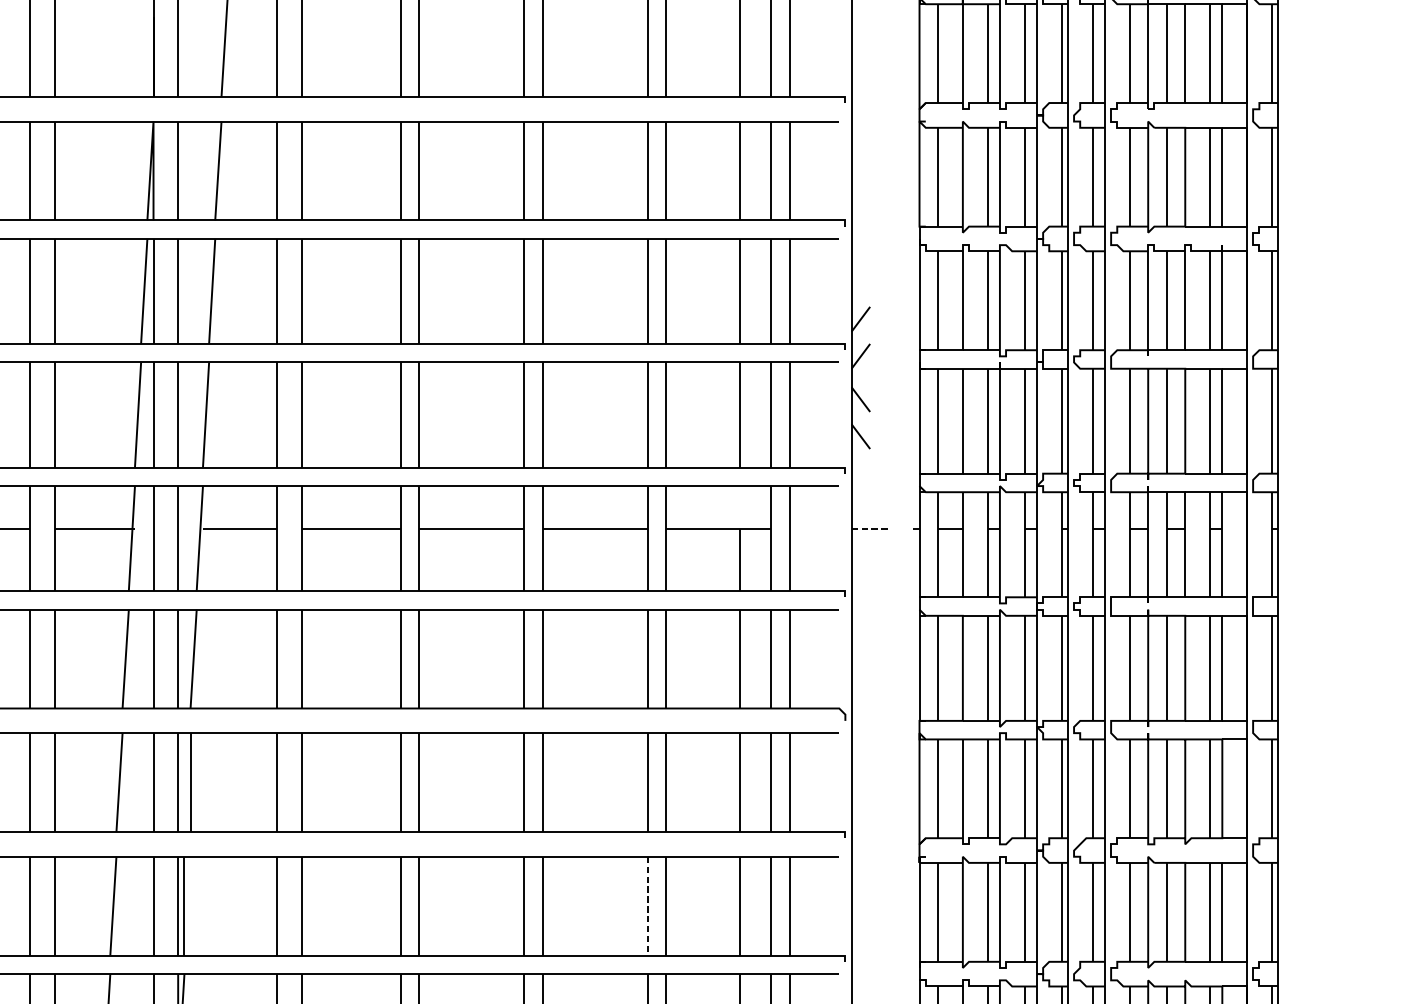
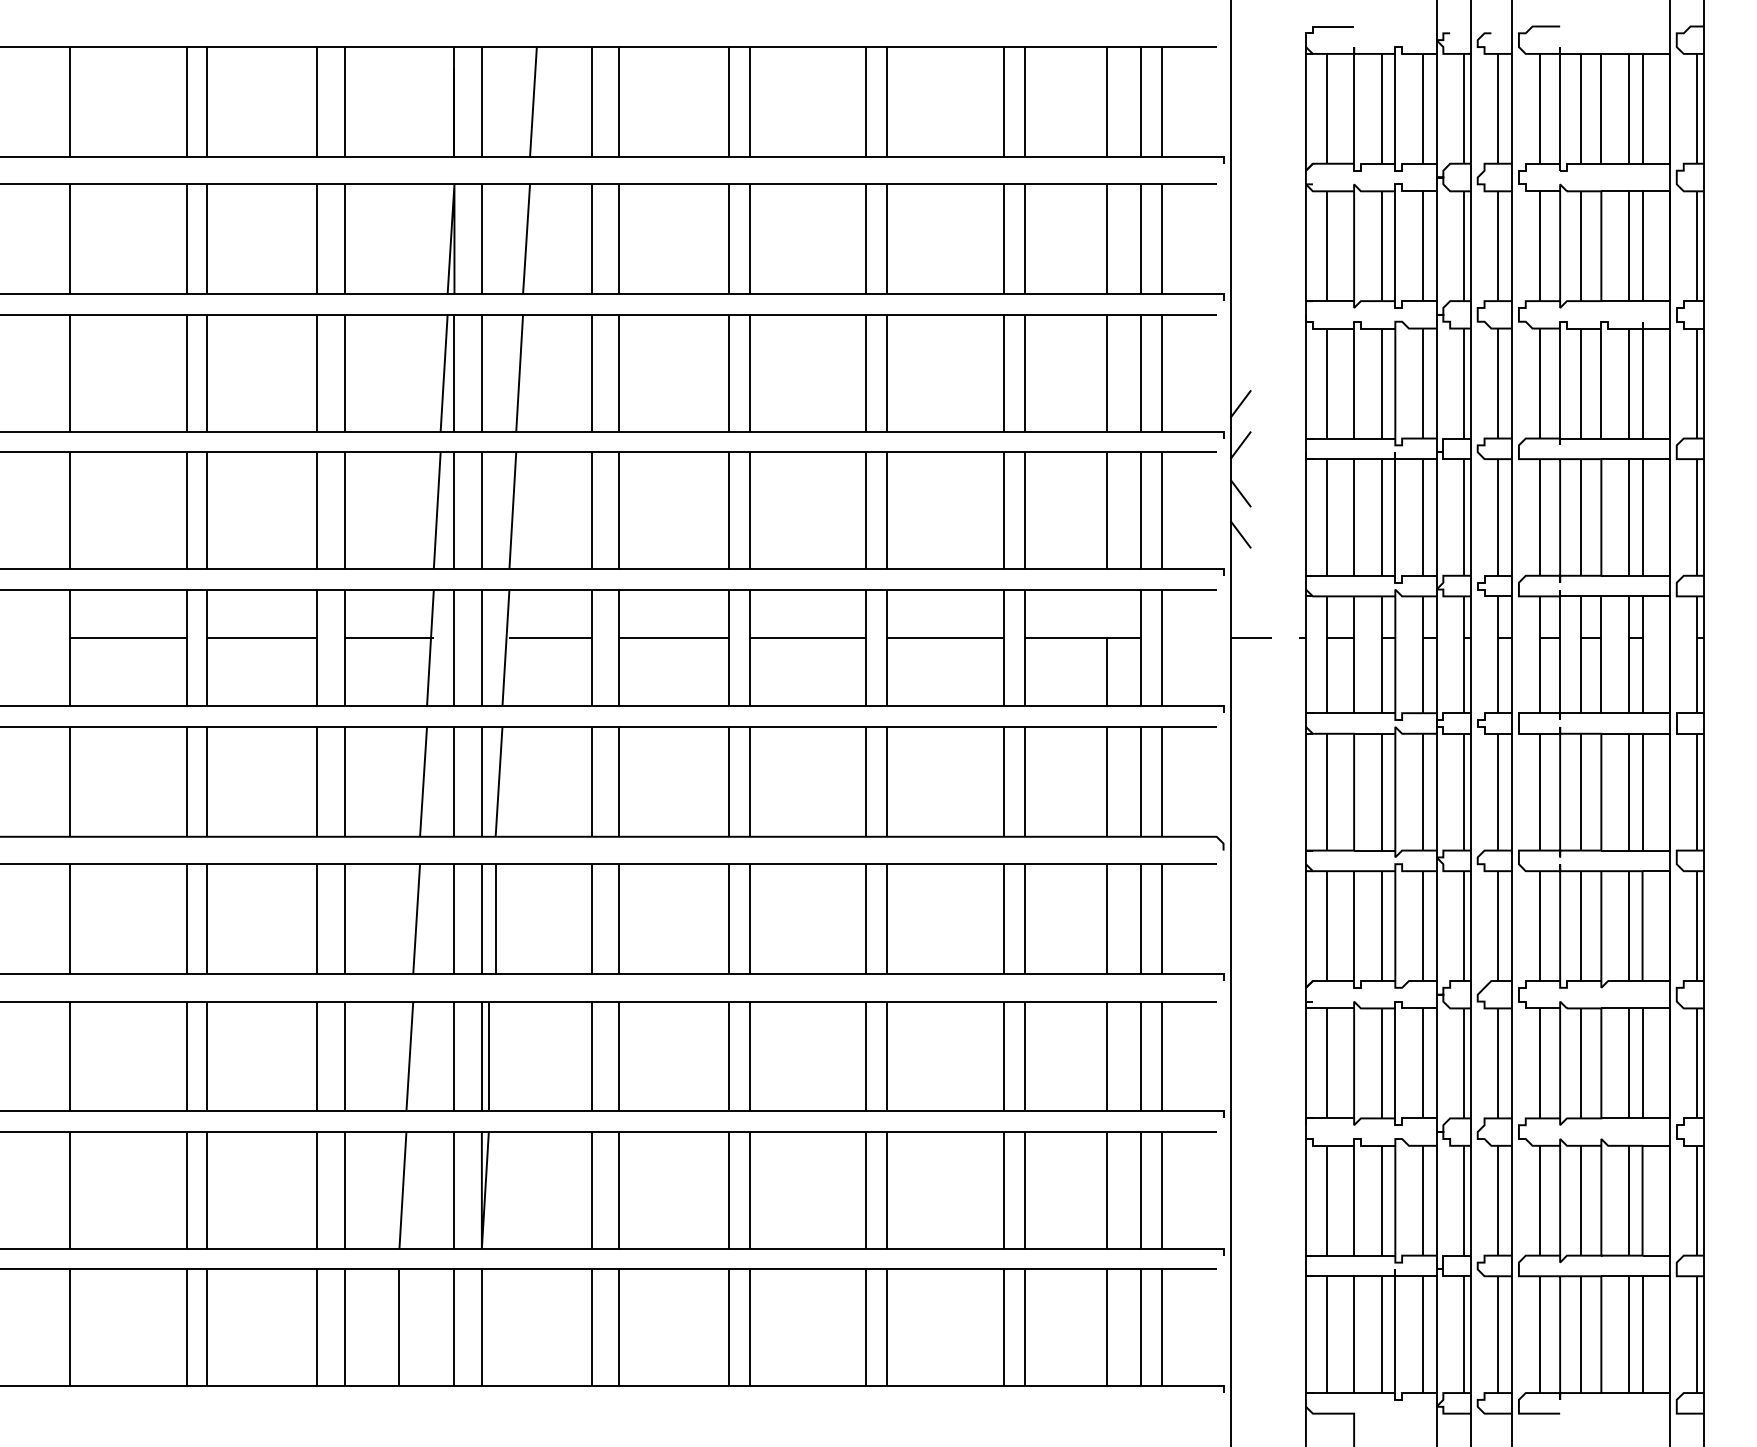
line: (870, 529) -> (1251, 637), dashed -> solid
line: (647, 906) -> (1003, 1056), dashed -> solid

